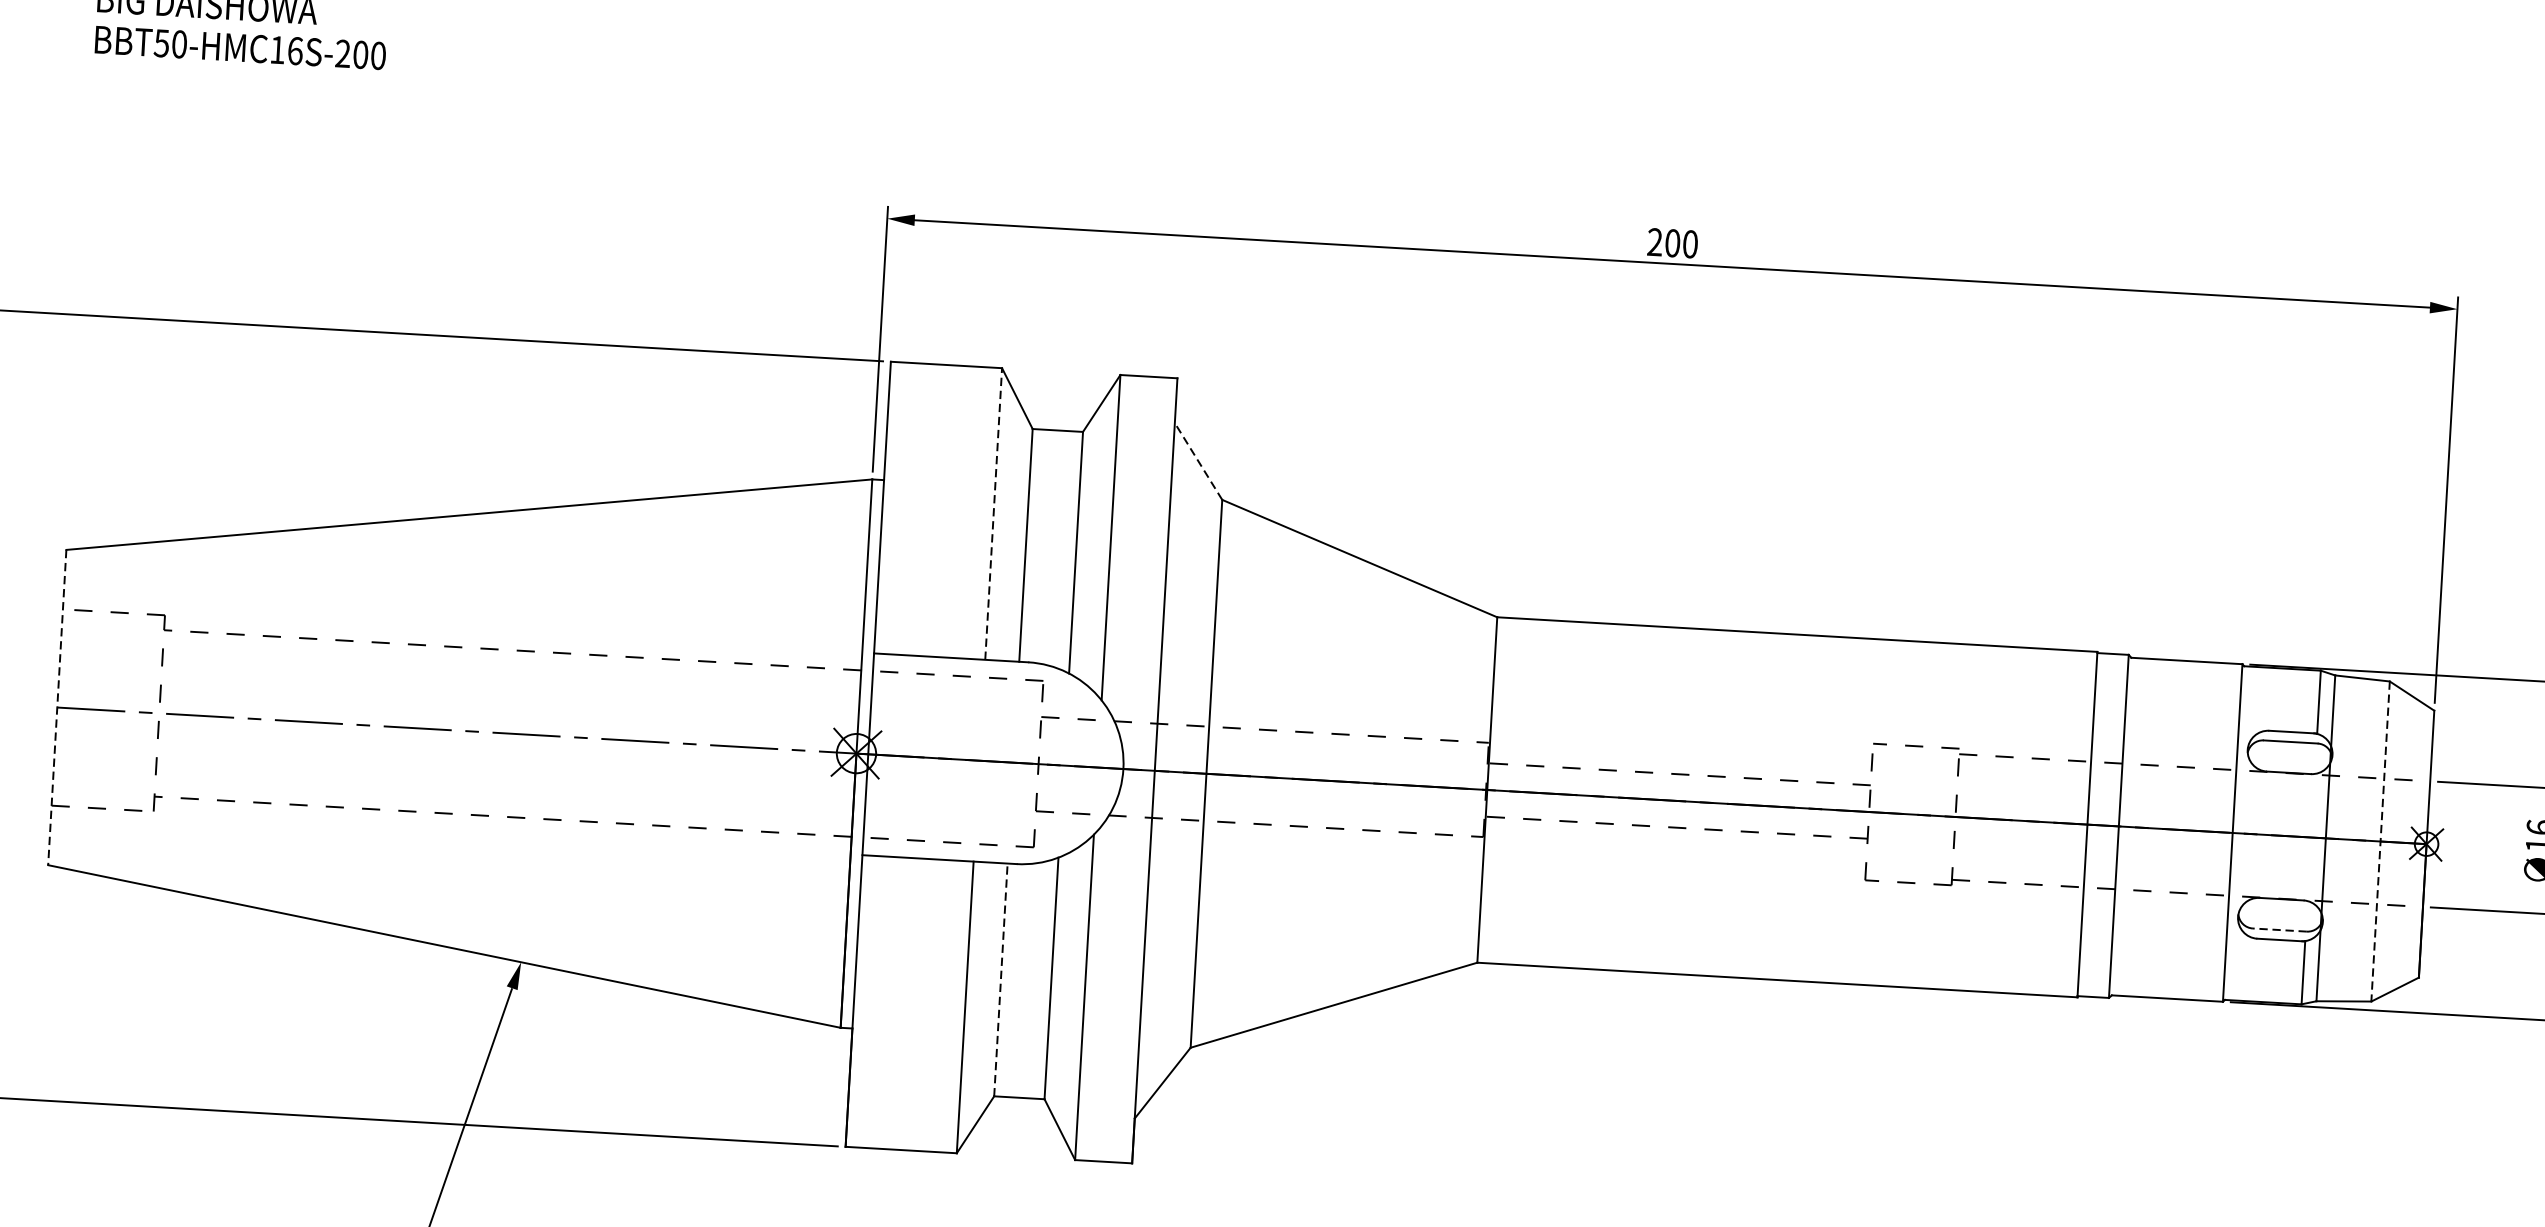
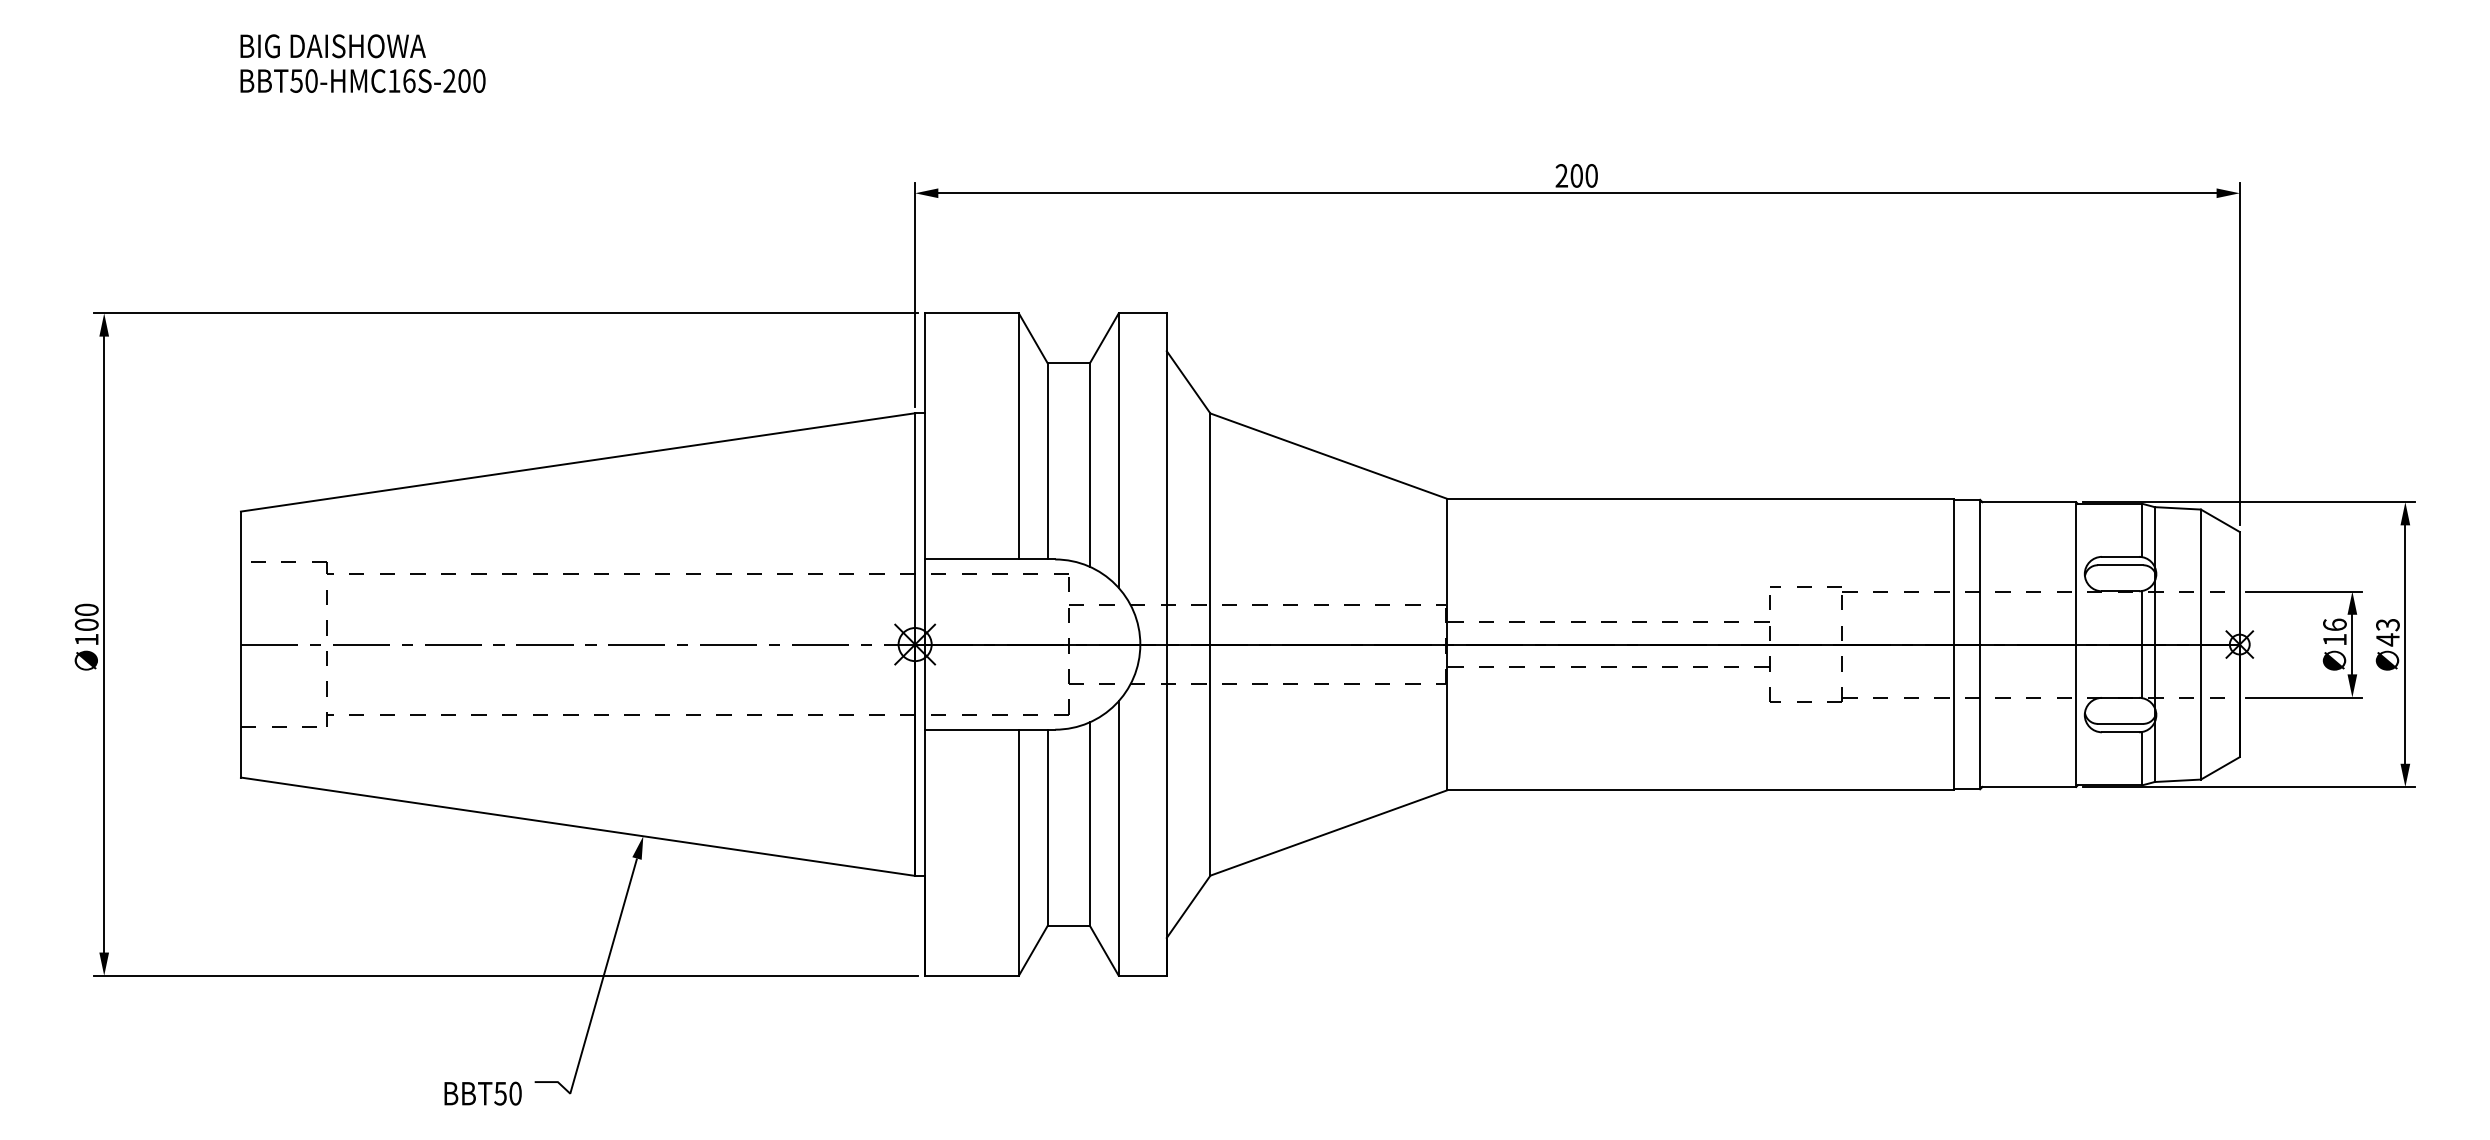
line: (1198, 461) -> (1188, 382), dashed -> solid
line: (993, 512) -> (1018, 435), dashed -> solid
line: (56, 707) -> (240, 644), dashed -> solid
line: (2311, 837) -> (2142, 644), added
line: (2379, 842) -> (2200, 645), dashed -> solid
line: (2279, 929) -> (2120, 723), dashed -> solid
line: (1000, 979) -> (1047, 827), dashed -> solid

